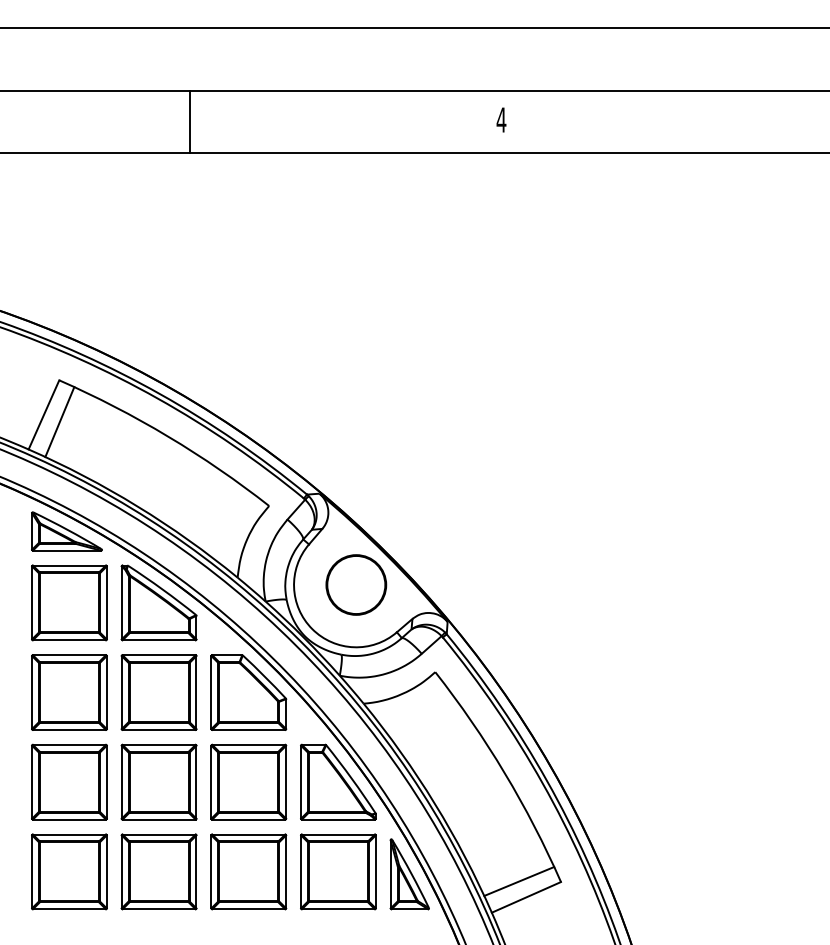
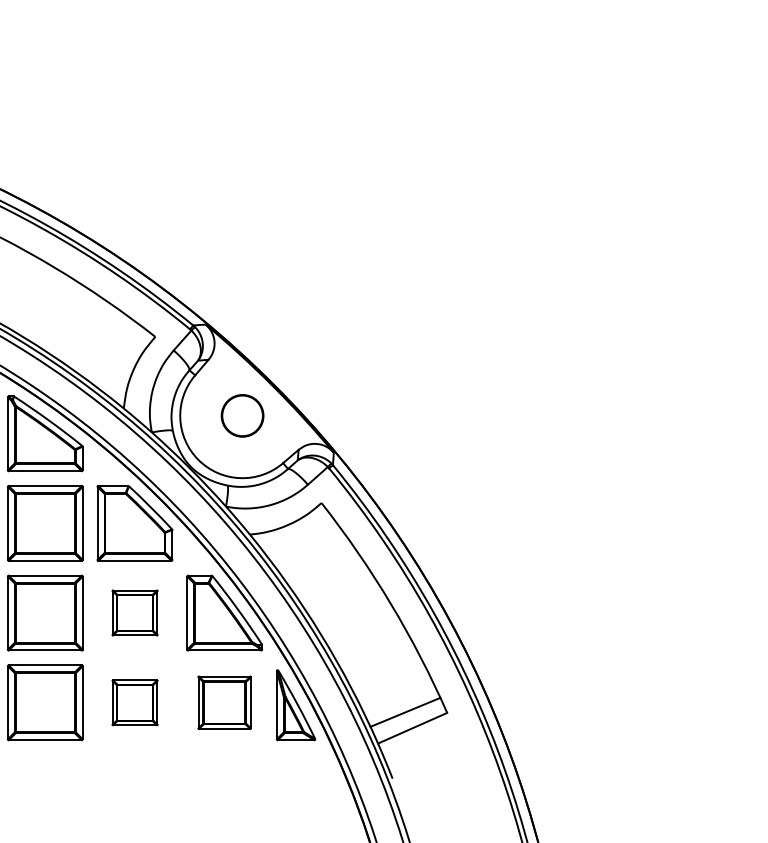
part: (356, 584) -> (242, 415), size x0.7
part: (248, 781) -> (134, 612), size x0.6
part: (248, 871) -> (134, 702), size x0.6
part: (338, 871) -> (224, 702), size x0.7

